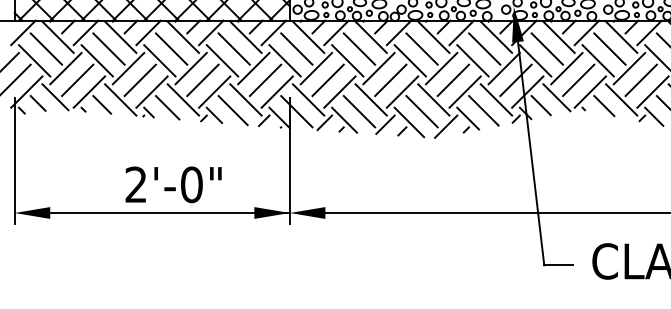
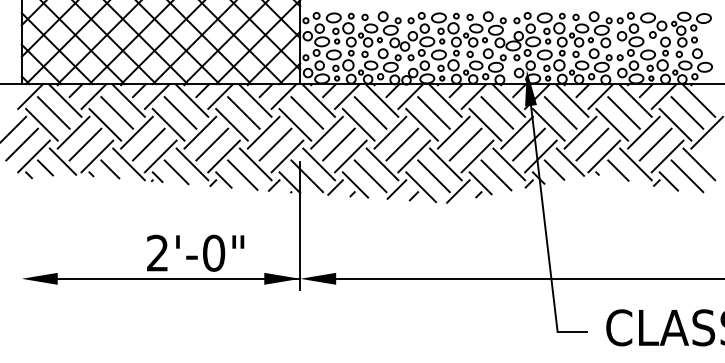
line: (14, 161) -> (21, 226), removed
text: (173, 184) -> (195, 252), moved

